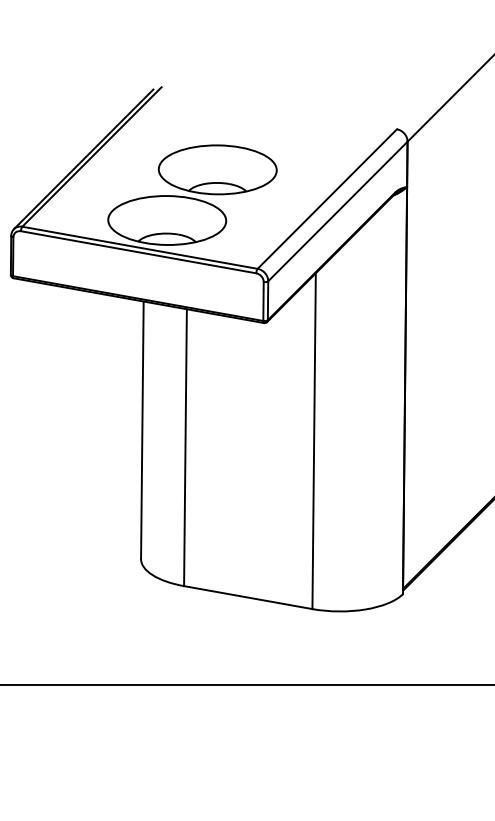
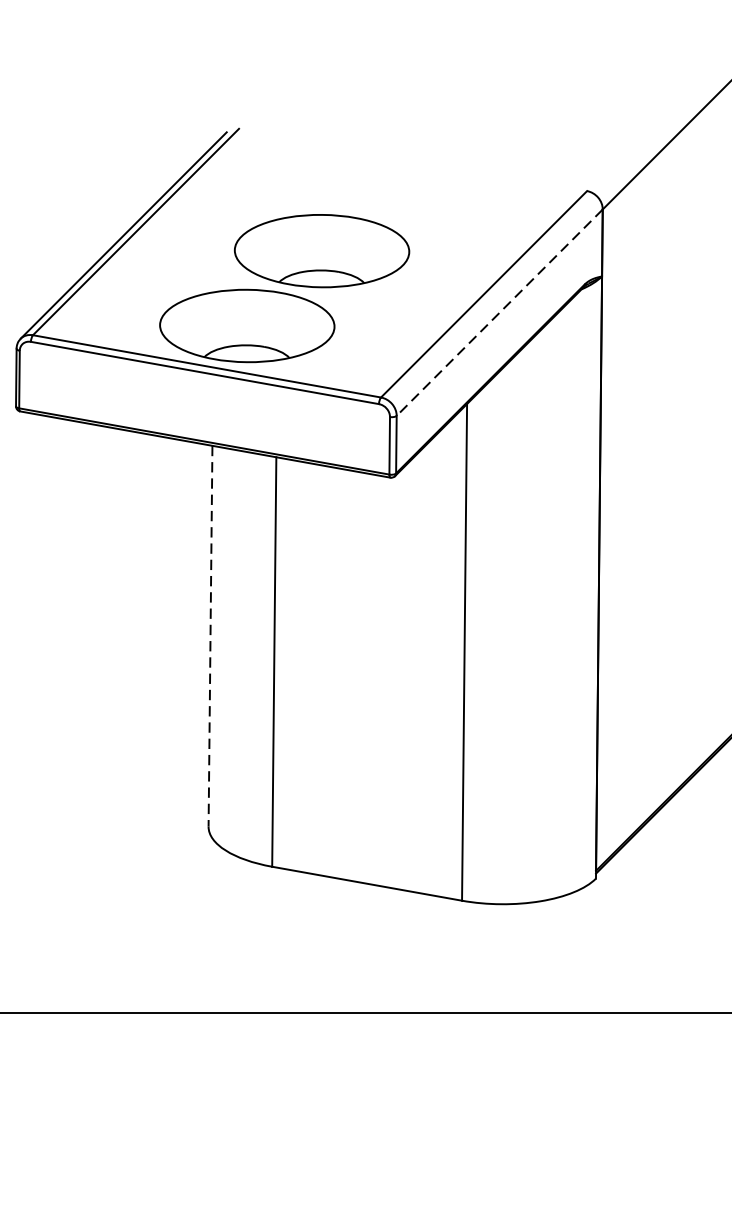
line: (337, 211) -> (499, 312), solid -> dashed
line: (142, 430) -> (210, 636), solid -> dashed

